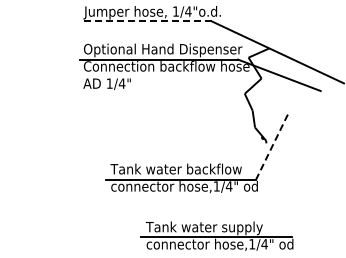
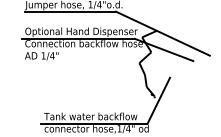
line: (146, 21) -> (69, 11), dashed -> solid
line: (271, 147) -> (158, 101), dashed -> solid

